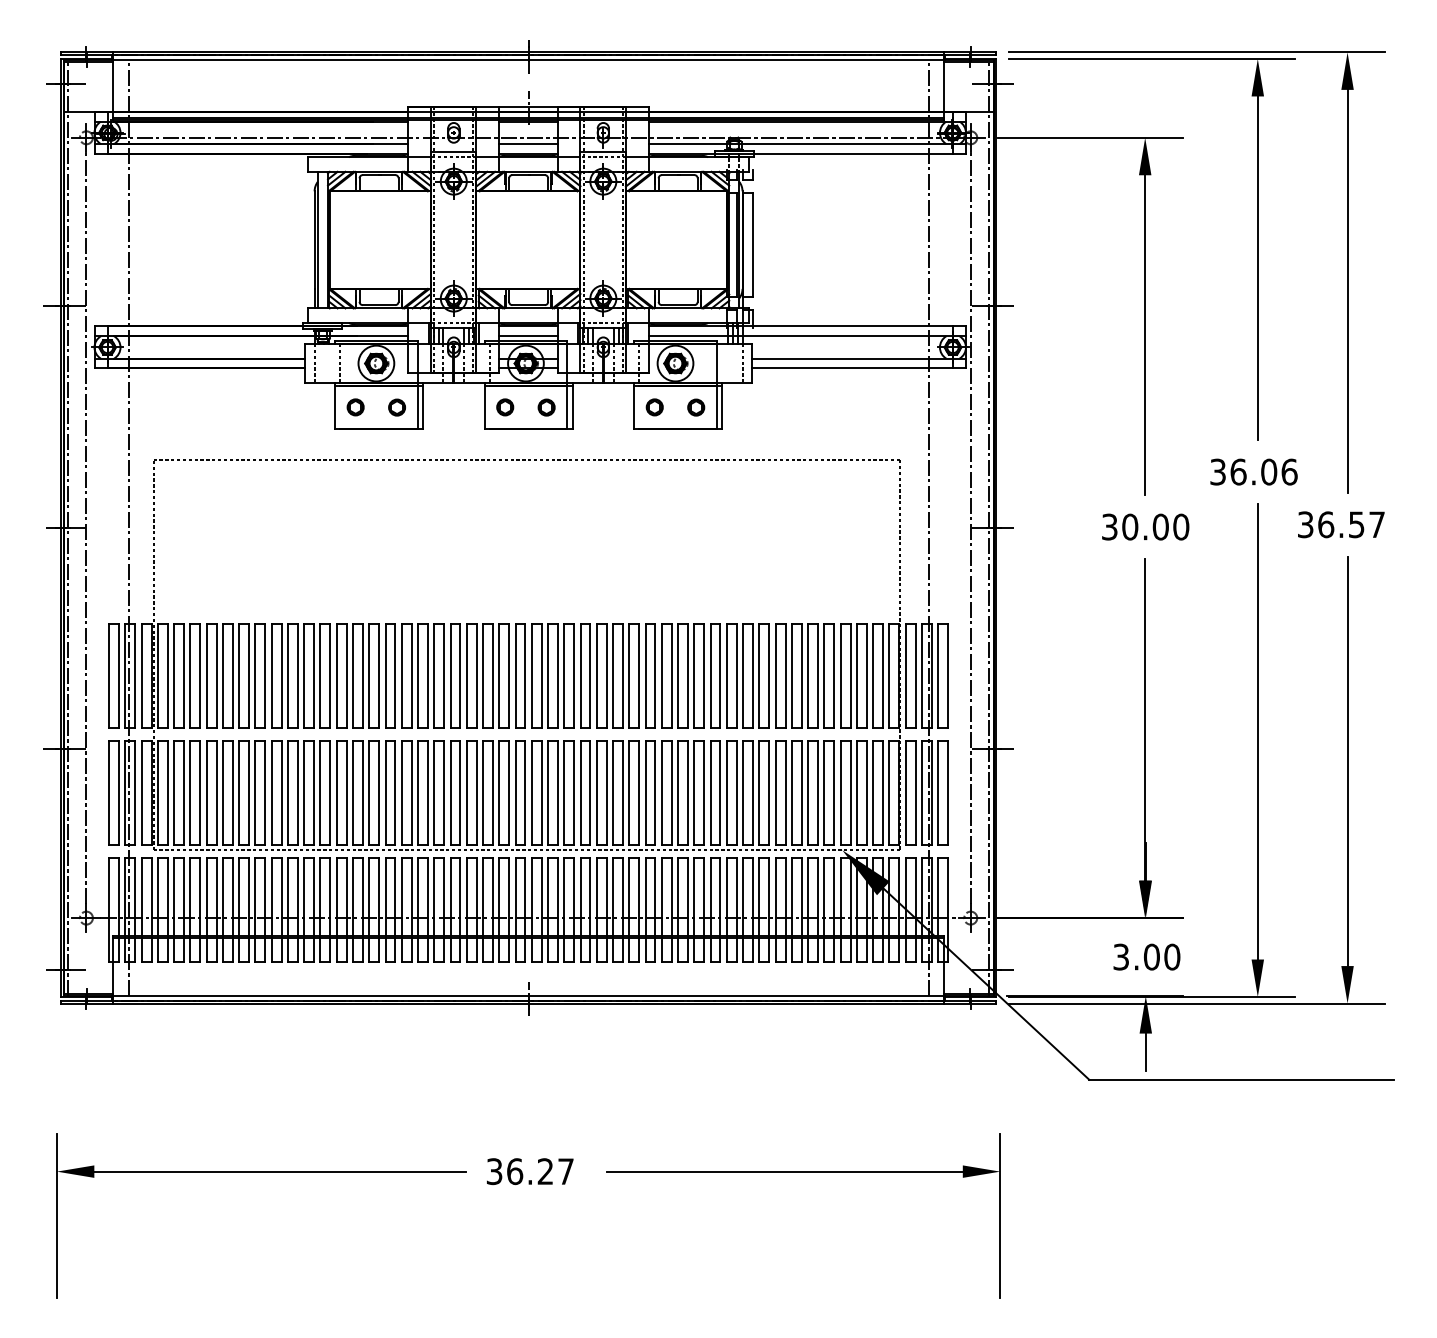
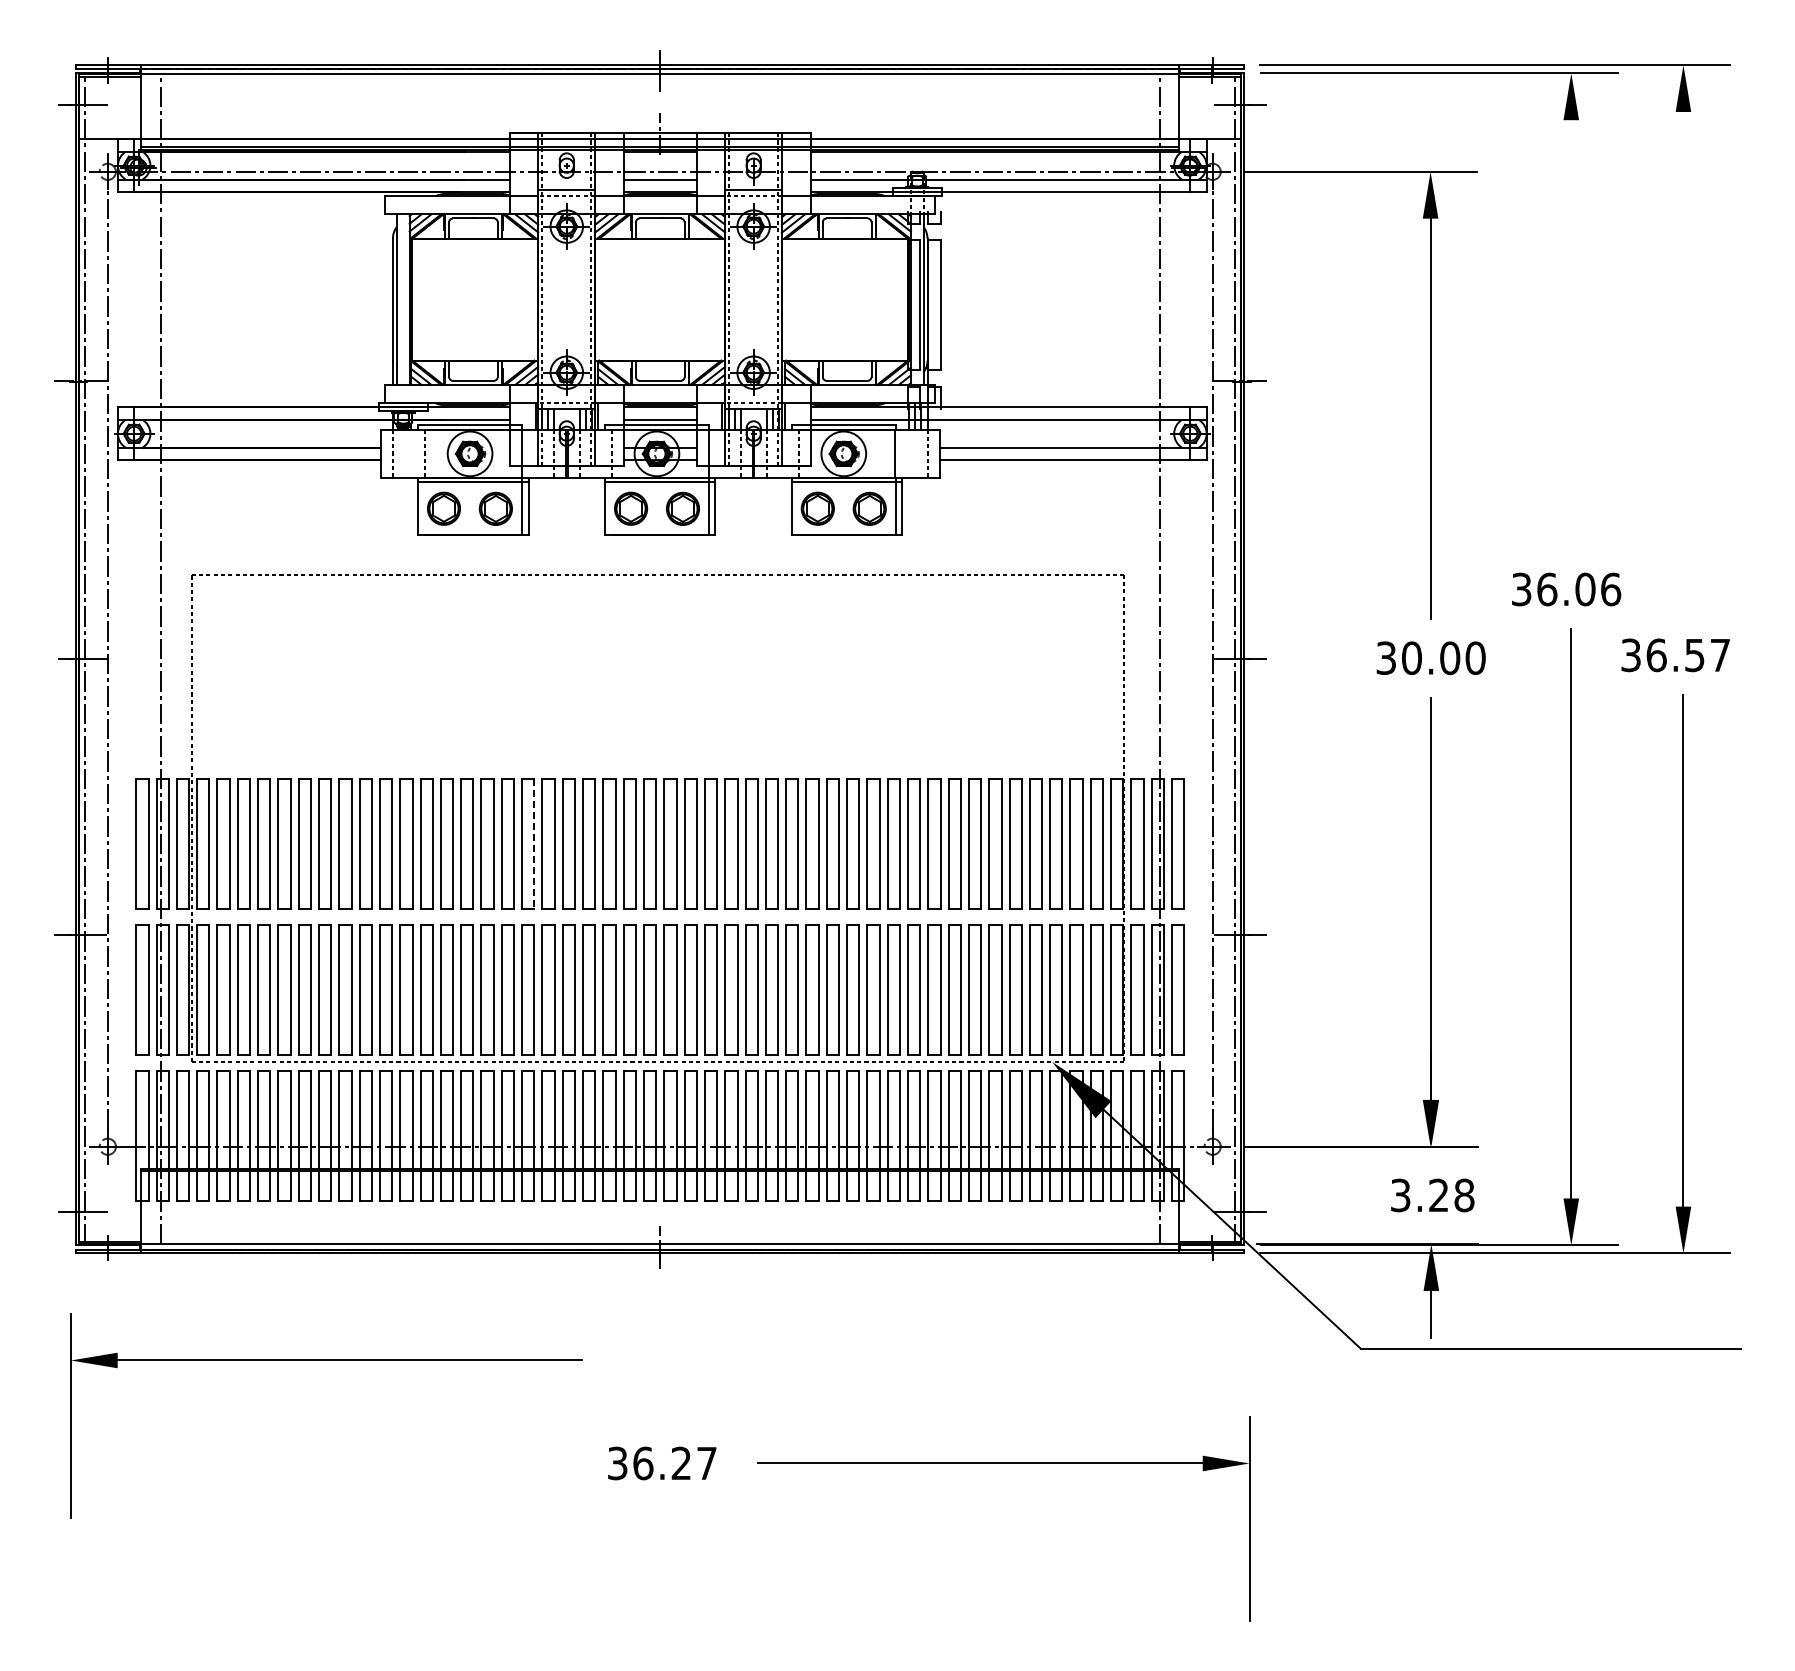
line: (1257, 267) -> (1571, 334), removed
line: (1347, 291) -> (1683, 363), removed
part: (355, 407) -> (444, 508), size x1.6
part: (396, 407) -> (495, 508), size x1.6
part: (504, 407) -> (630, 508), size x1.6
part: (546, 407) -> (682, 508), size x1.6
part: (654, 407) -> (817, 508), size x1.6
part: (696, 407) -> (869, 508), size x1.6
line: (427, 675) -> (534, 843), solid -> dashed
text: (1161, 957) -> (1451, 1195), 3.00 -> 3.28
part: (261, 1171) -> (326, 1360), moved

